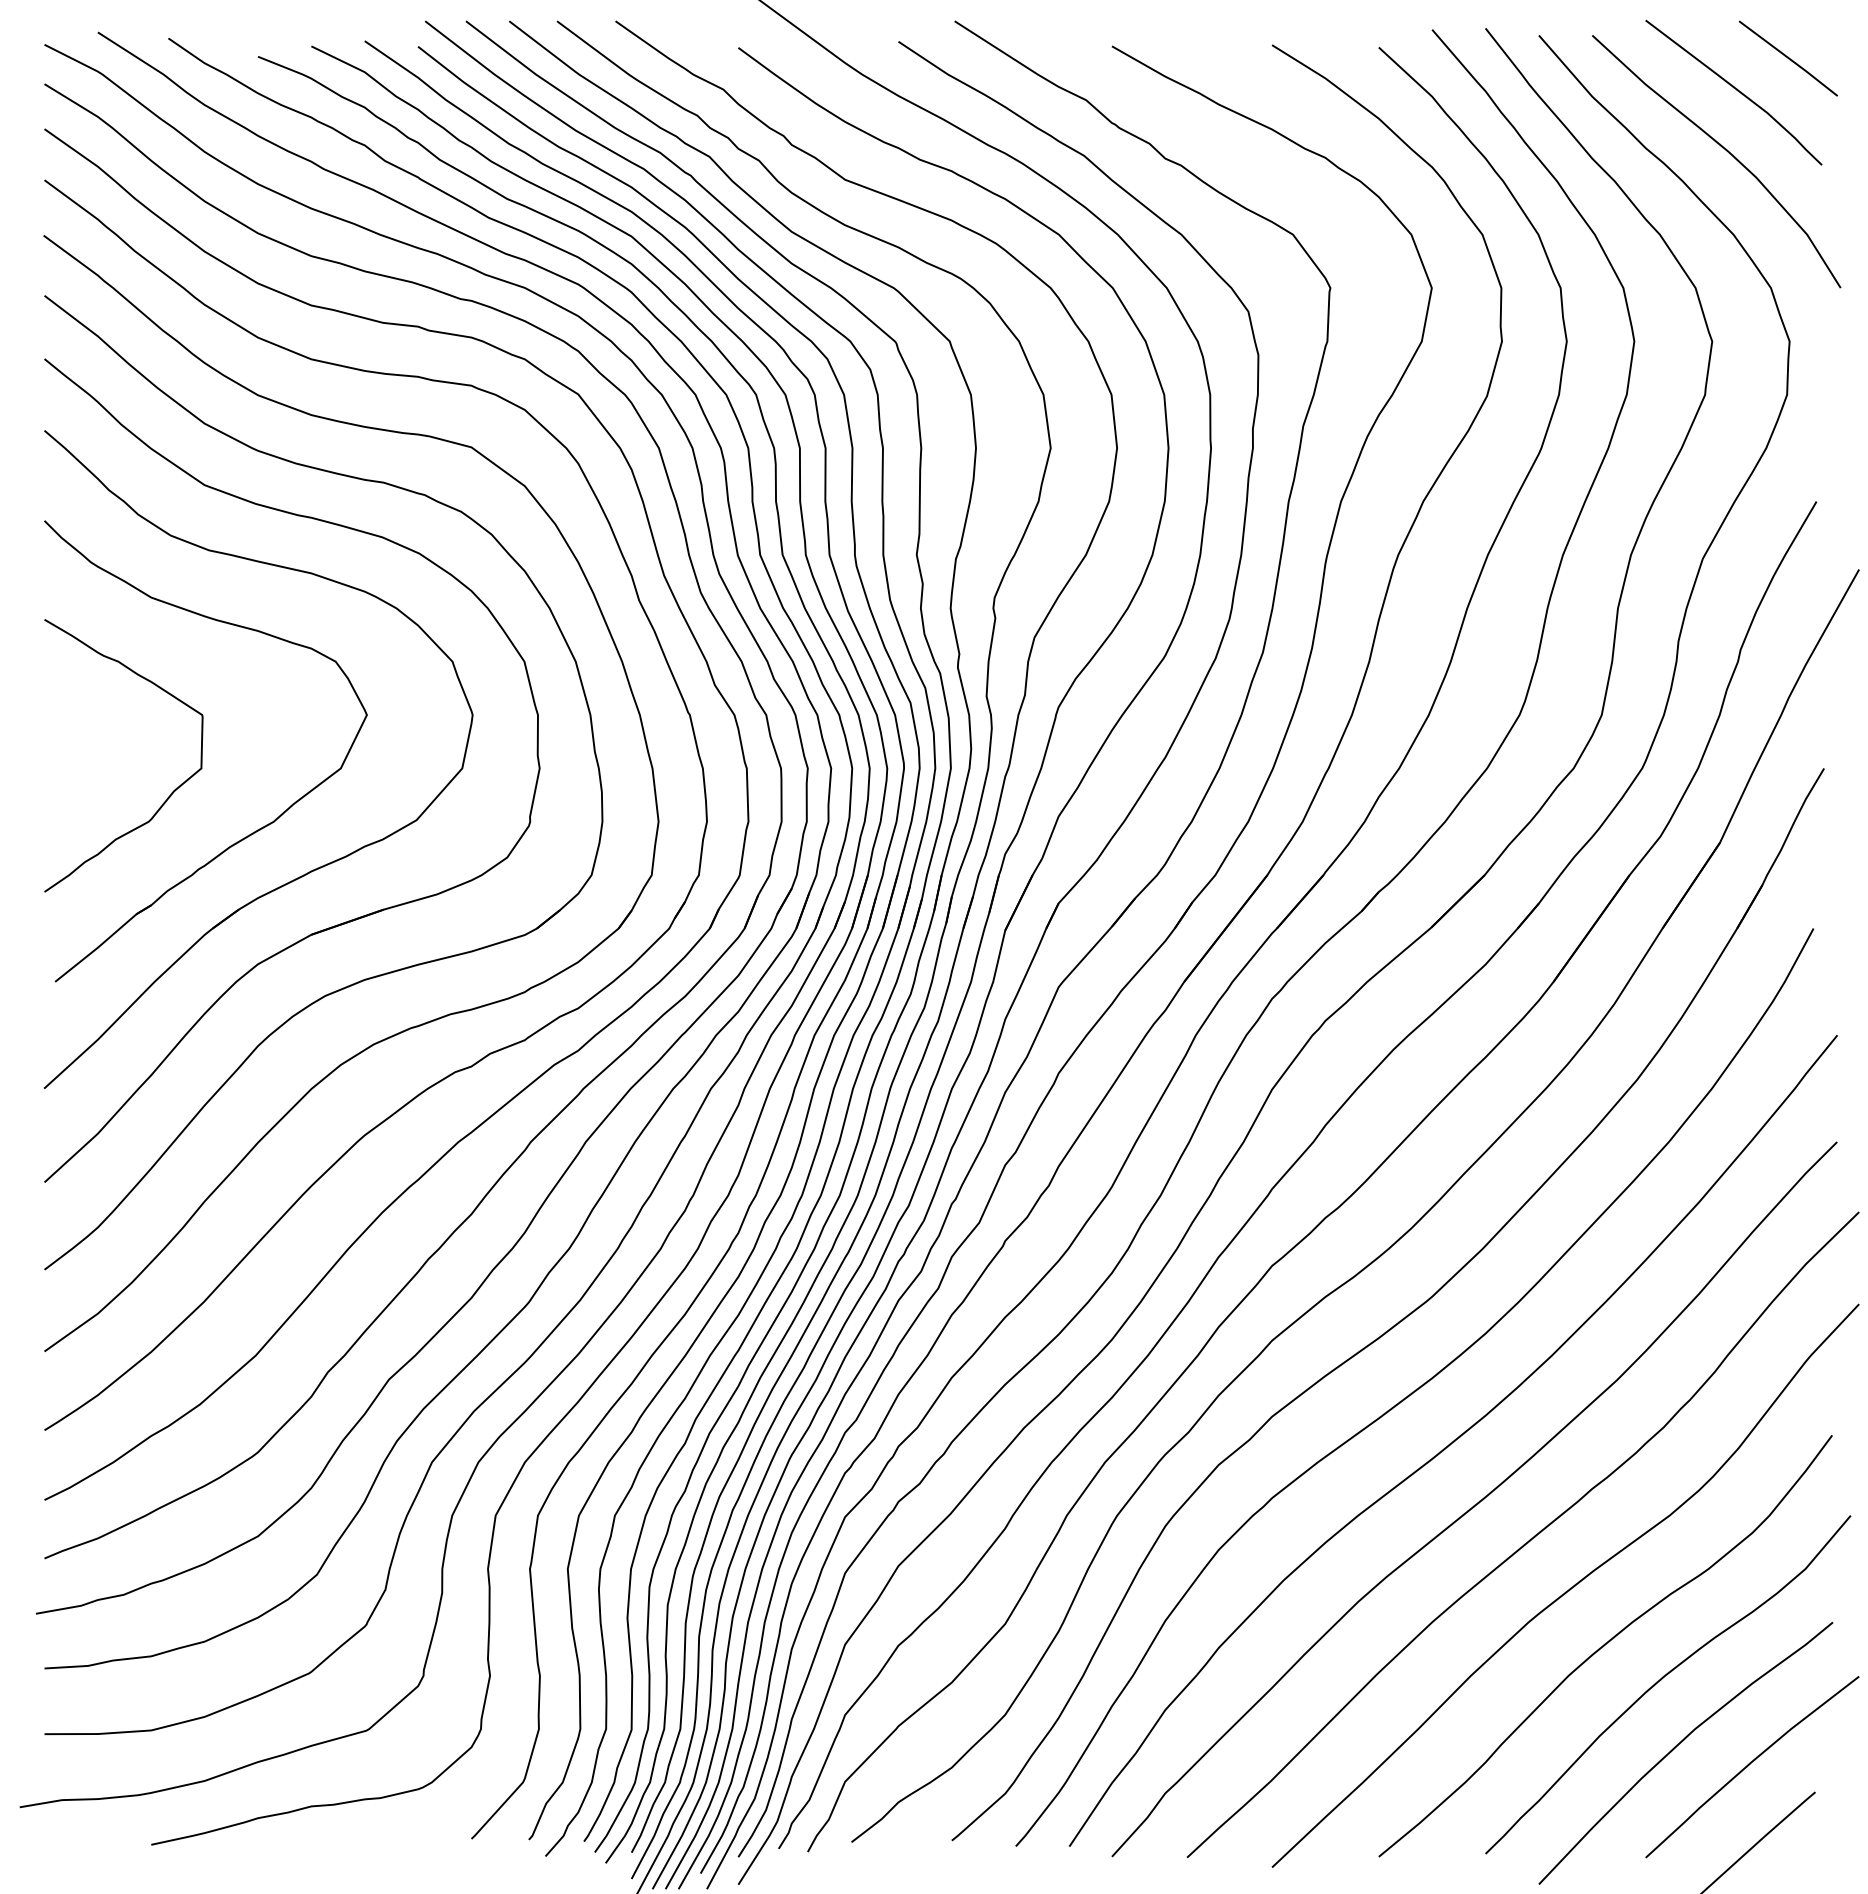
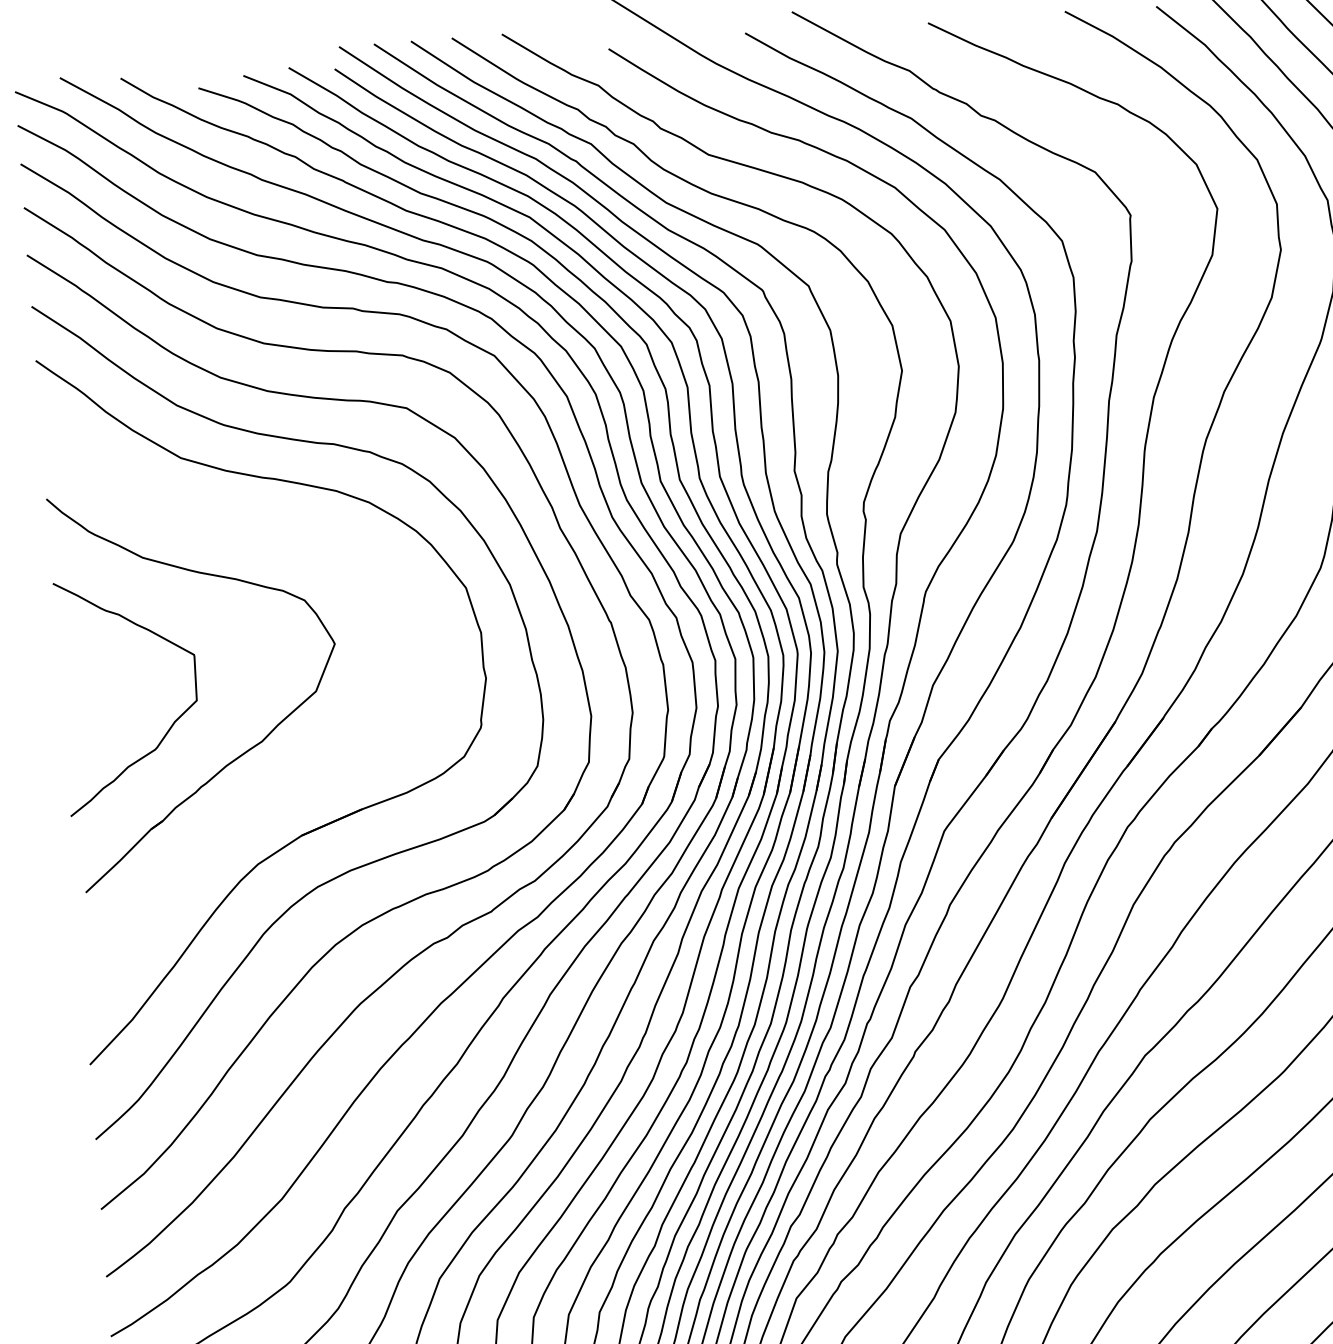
part: (310, 870) -> (296, 780), removed

